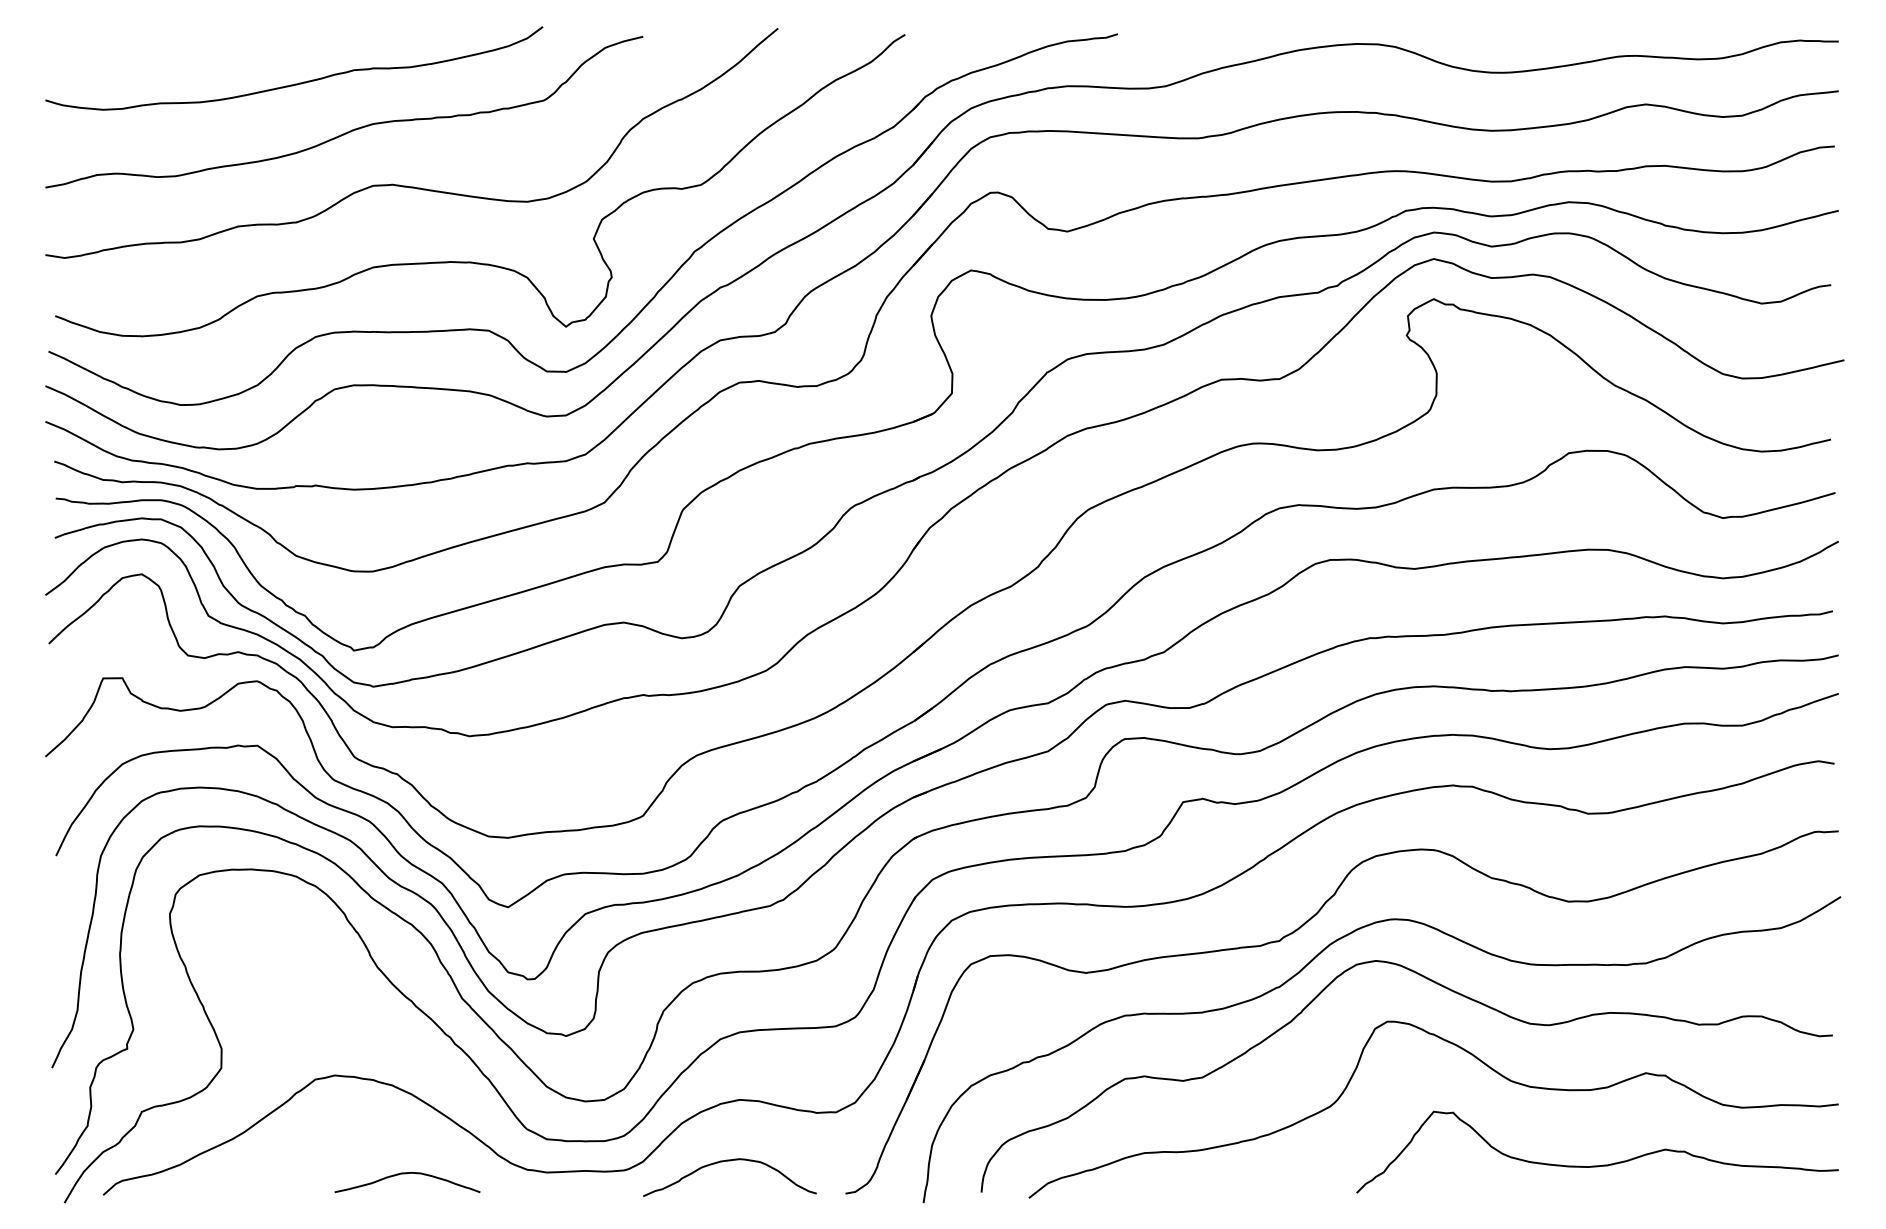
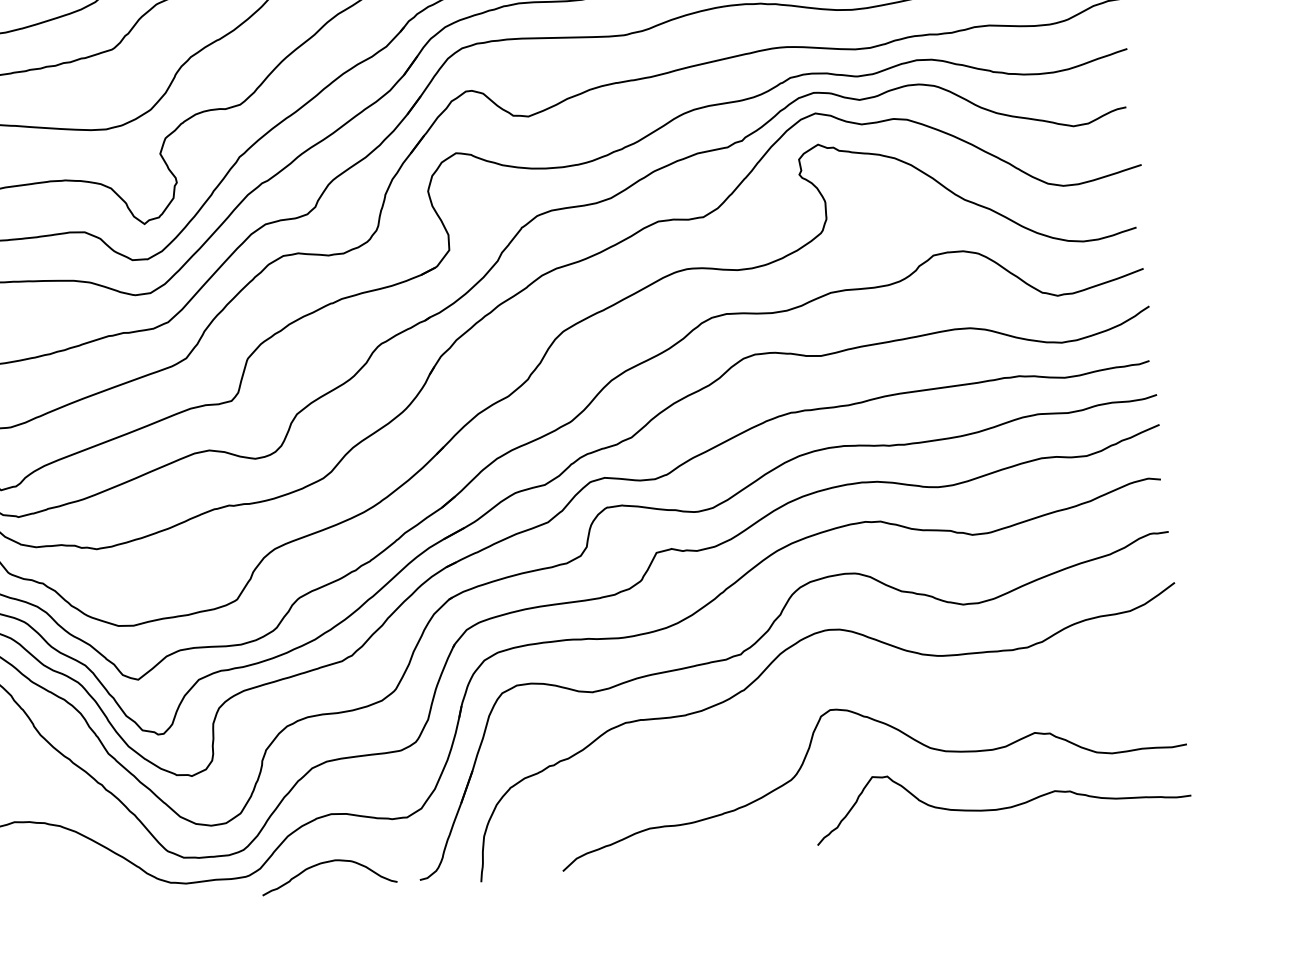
curve: (1449, 990) -> (876, 681), removed
curve: (406, 1174) -> (76, 894), removed

